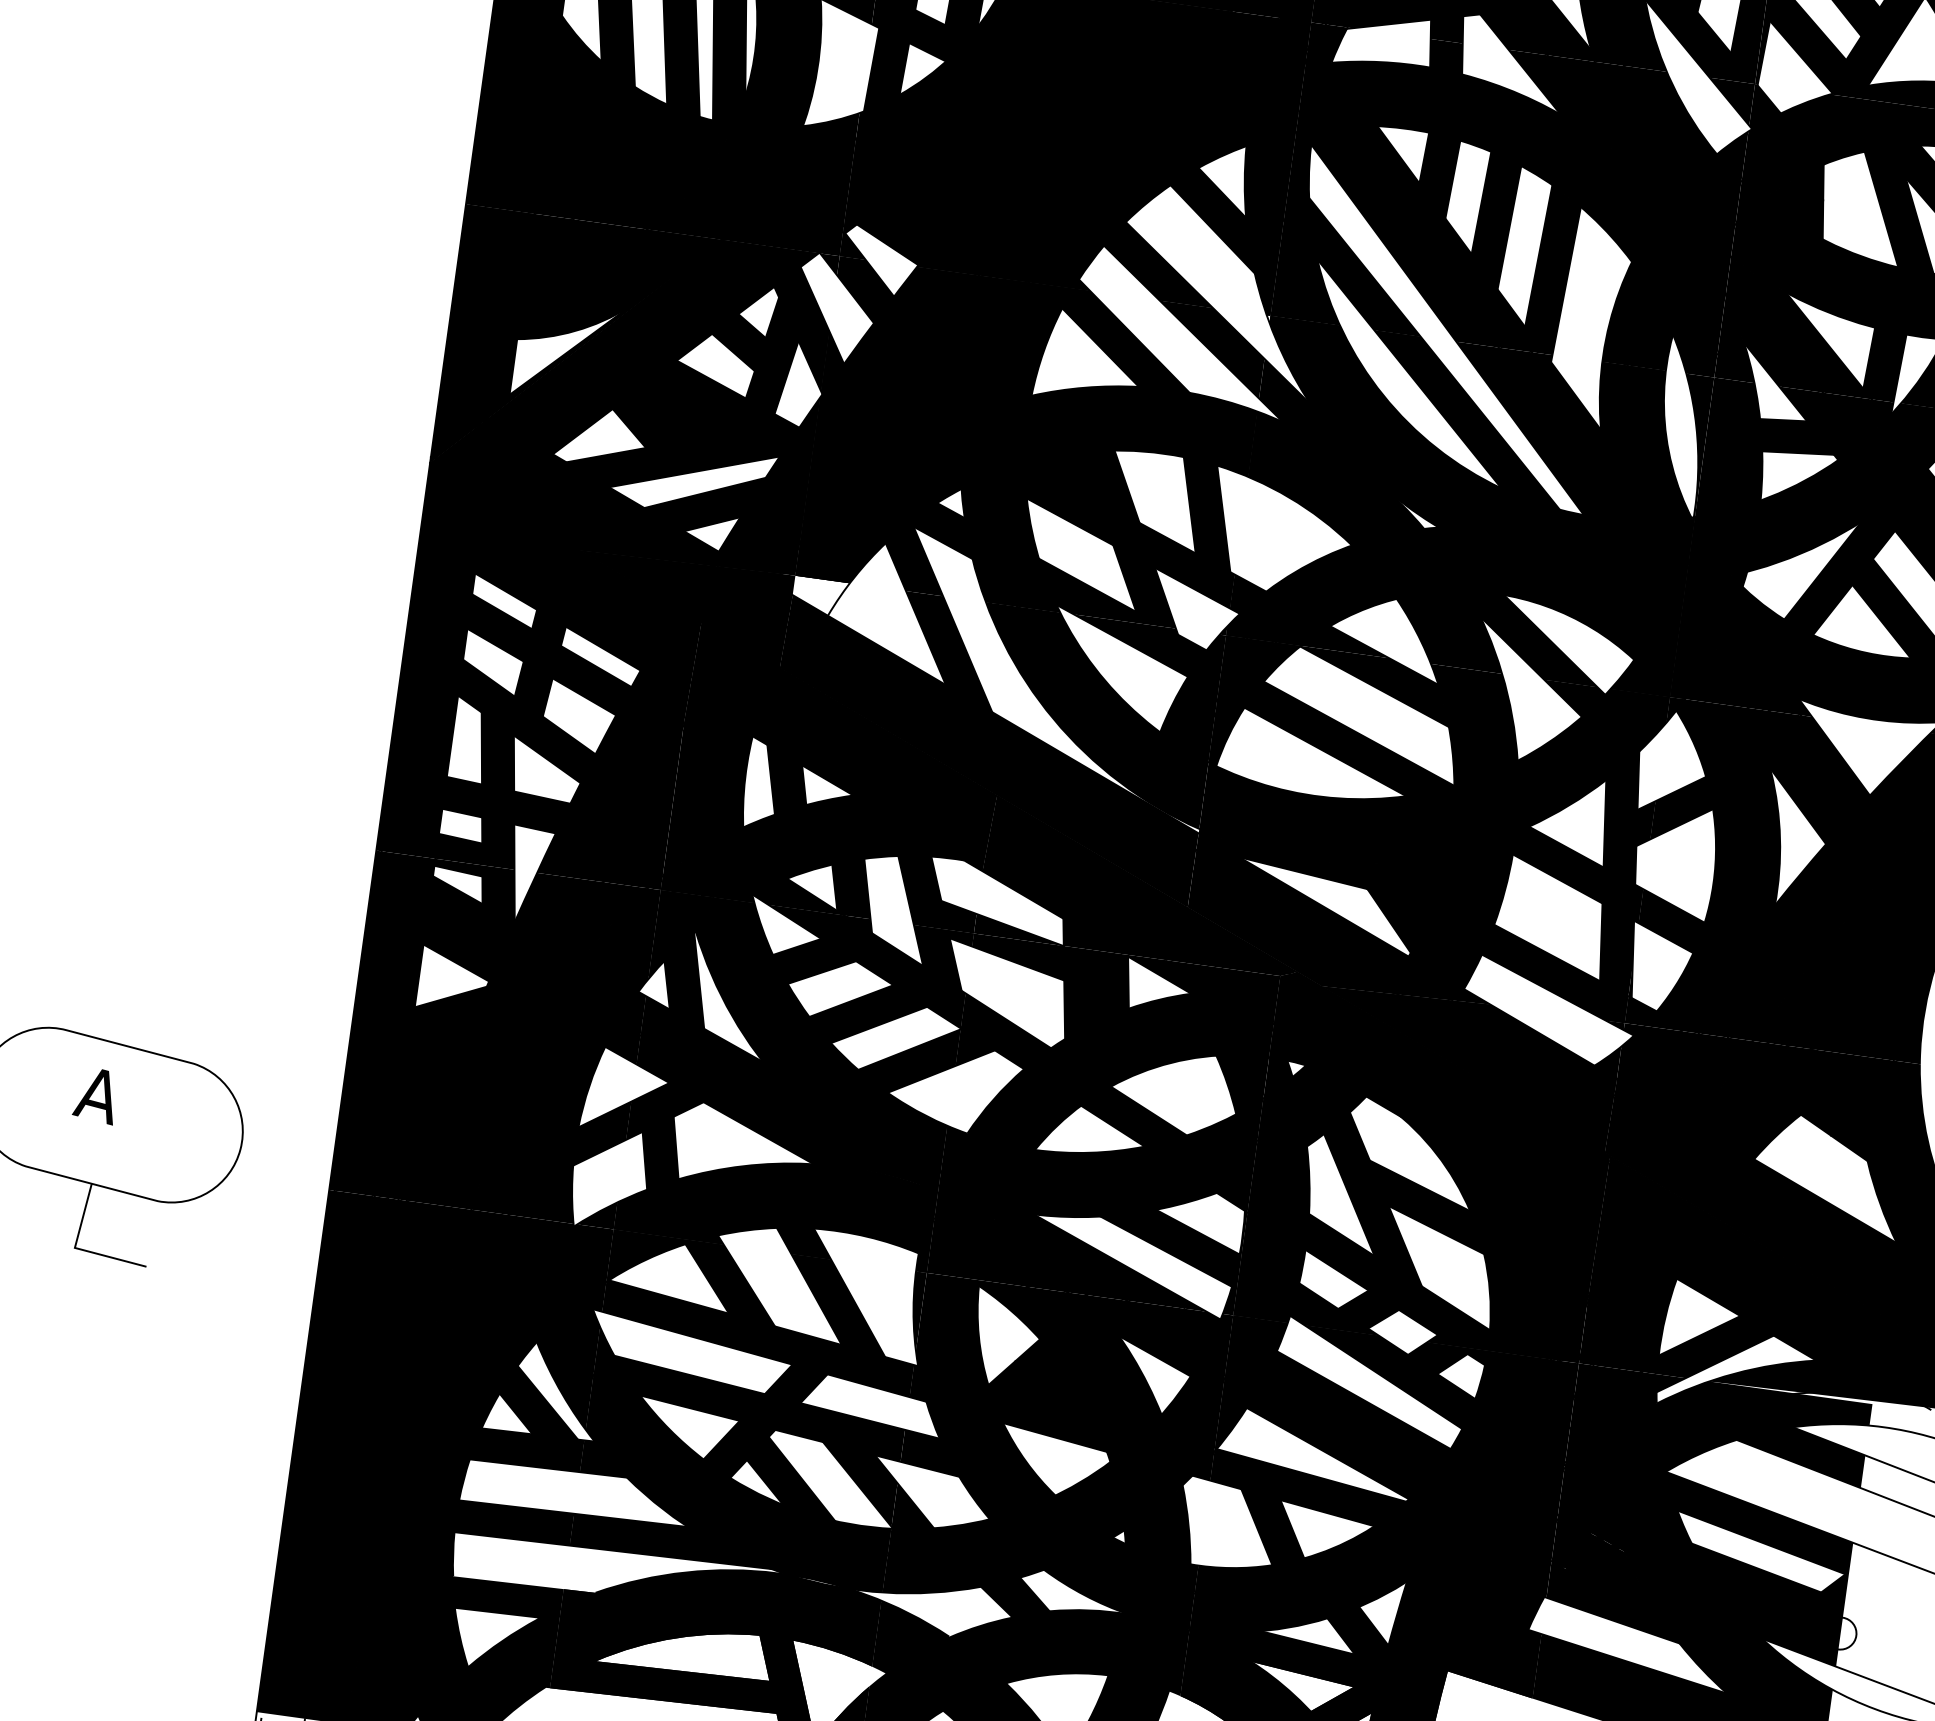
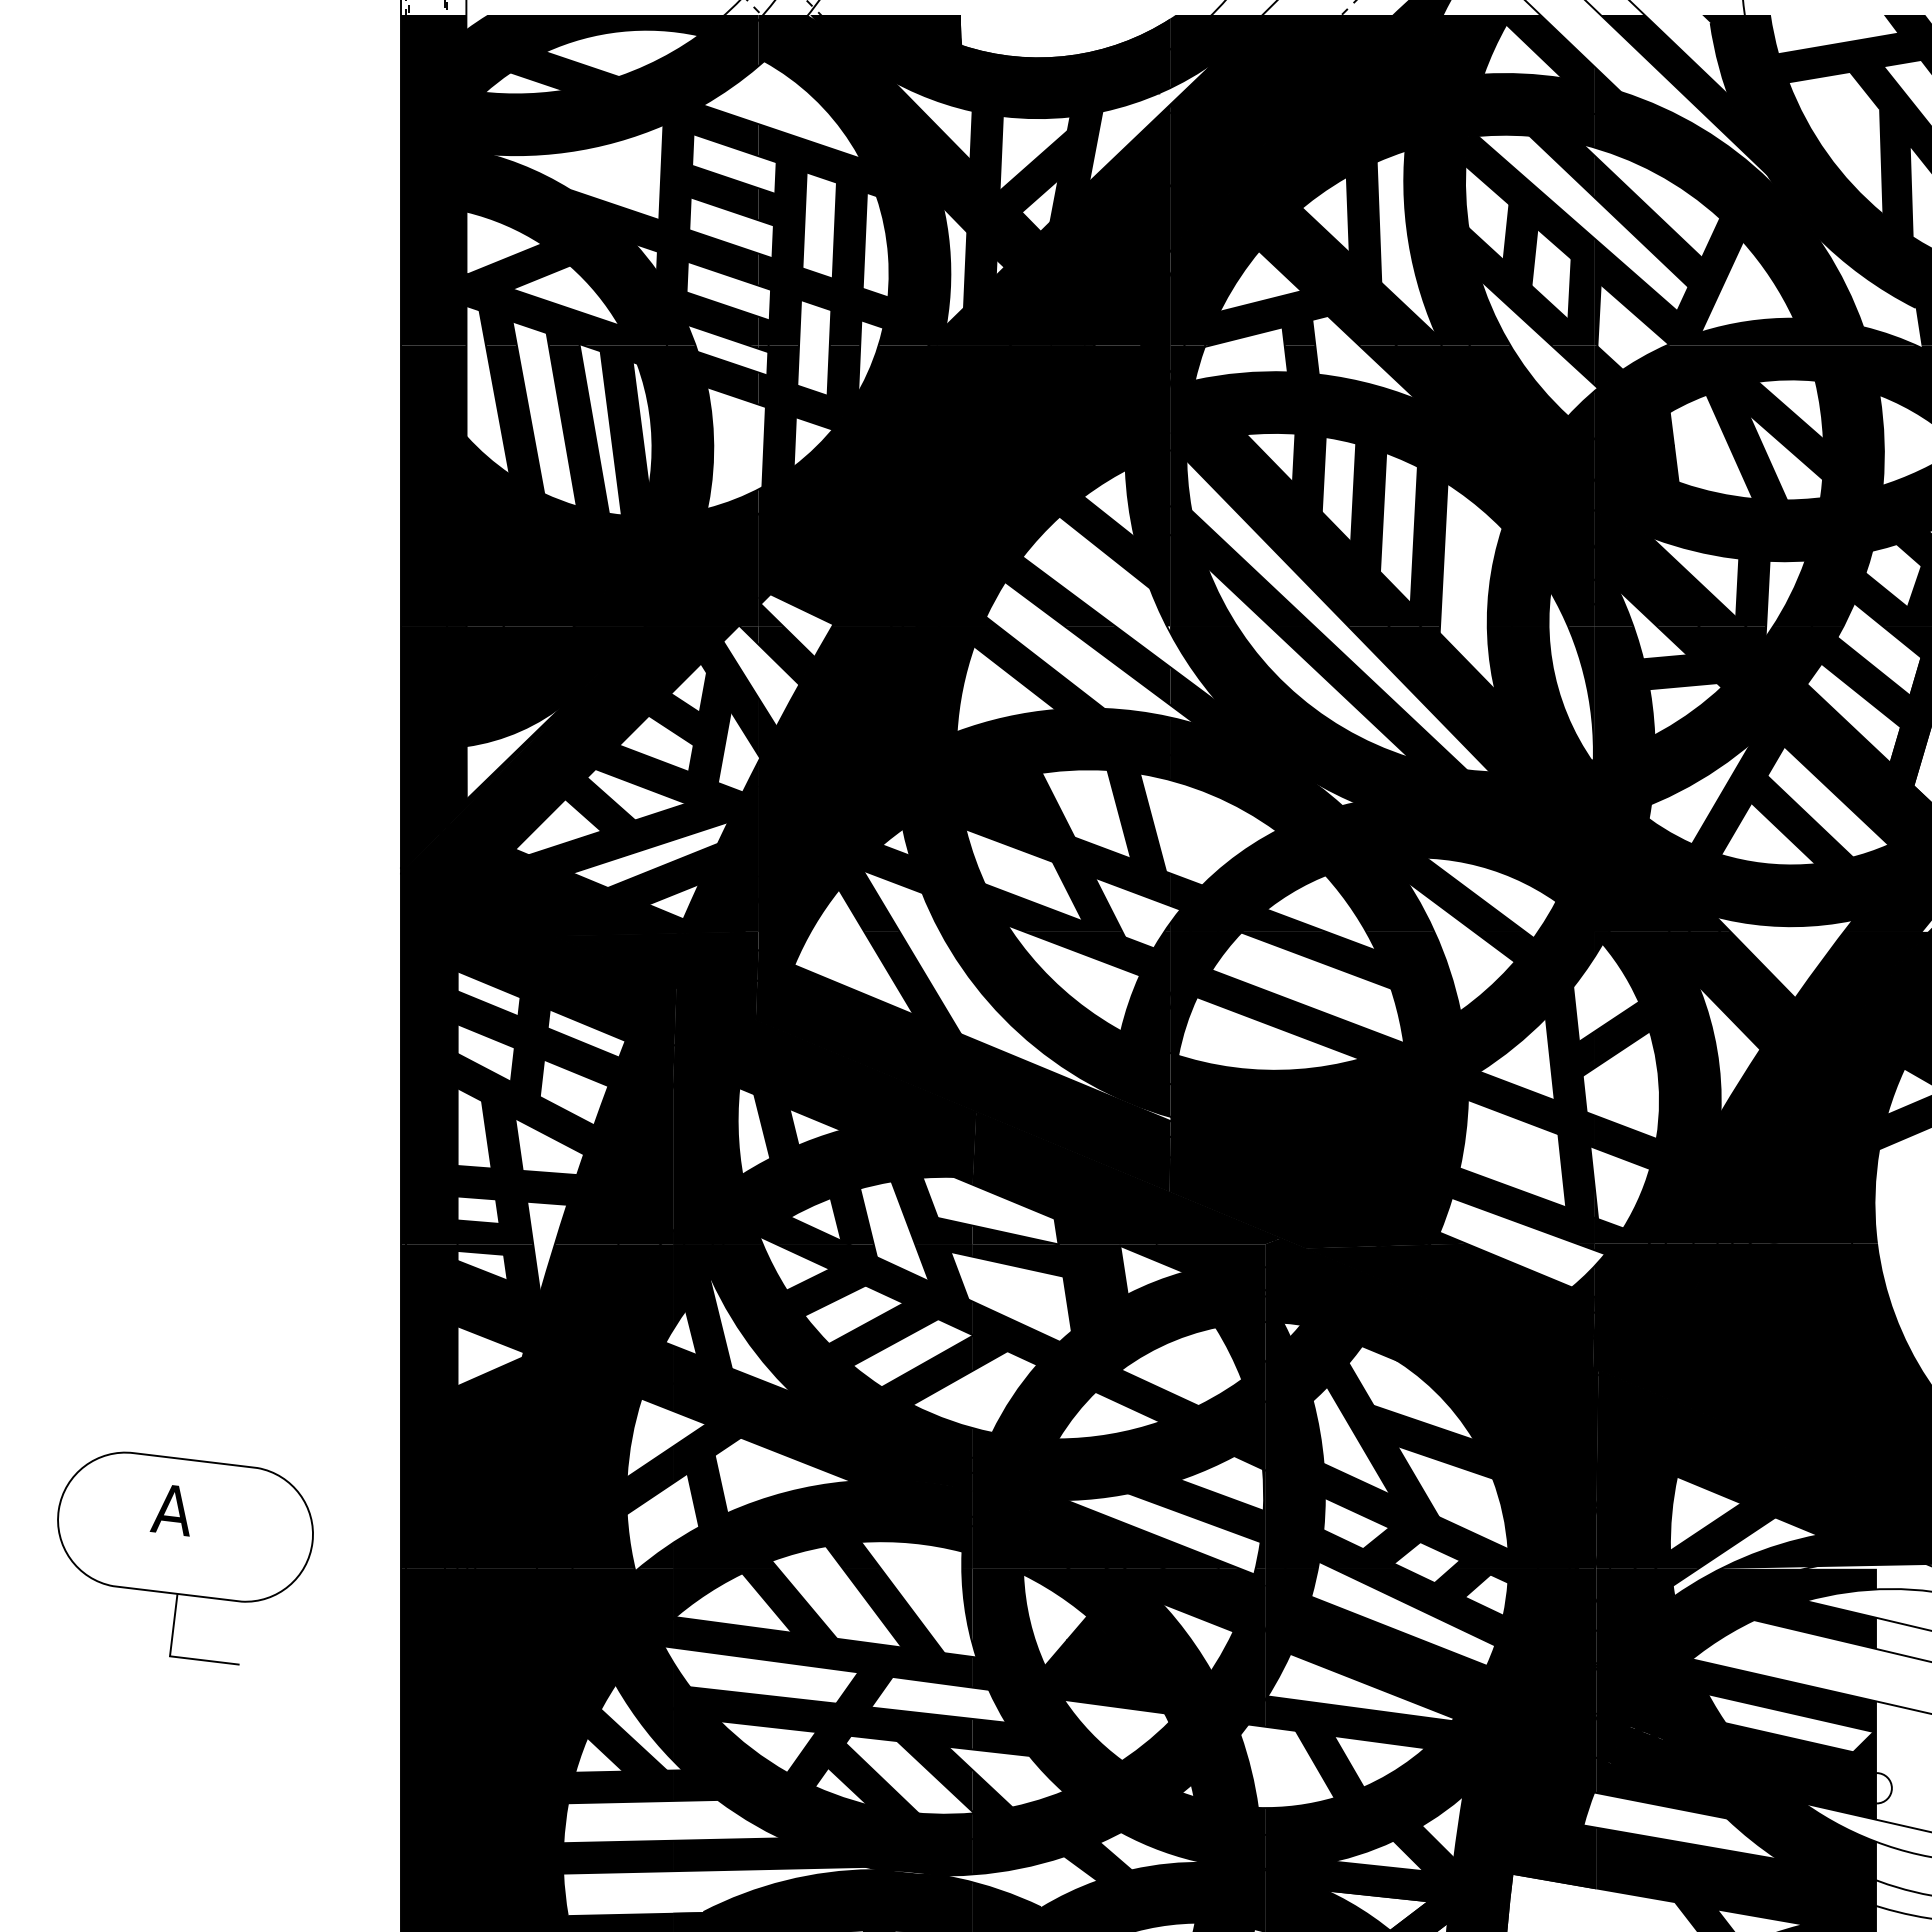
fill: (820, 596) -> (784, 948), added
fill: (1325, 906) -> (1298, 1173), added

